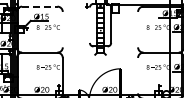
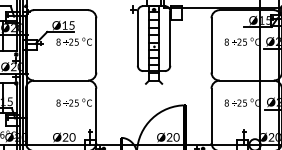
line: (39, 6) -> (60, 9), dashed -> solid
line: (89, 24) -> (137, 37), added
line: (62, 29) -> (95, 45), added
line: (138, 29) -> (212, 45), added
line: (138, 75) -> (212, 115), added

